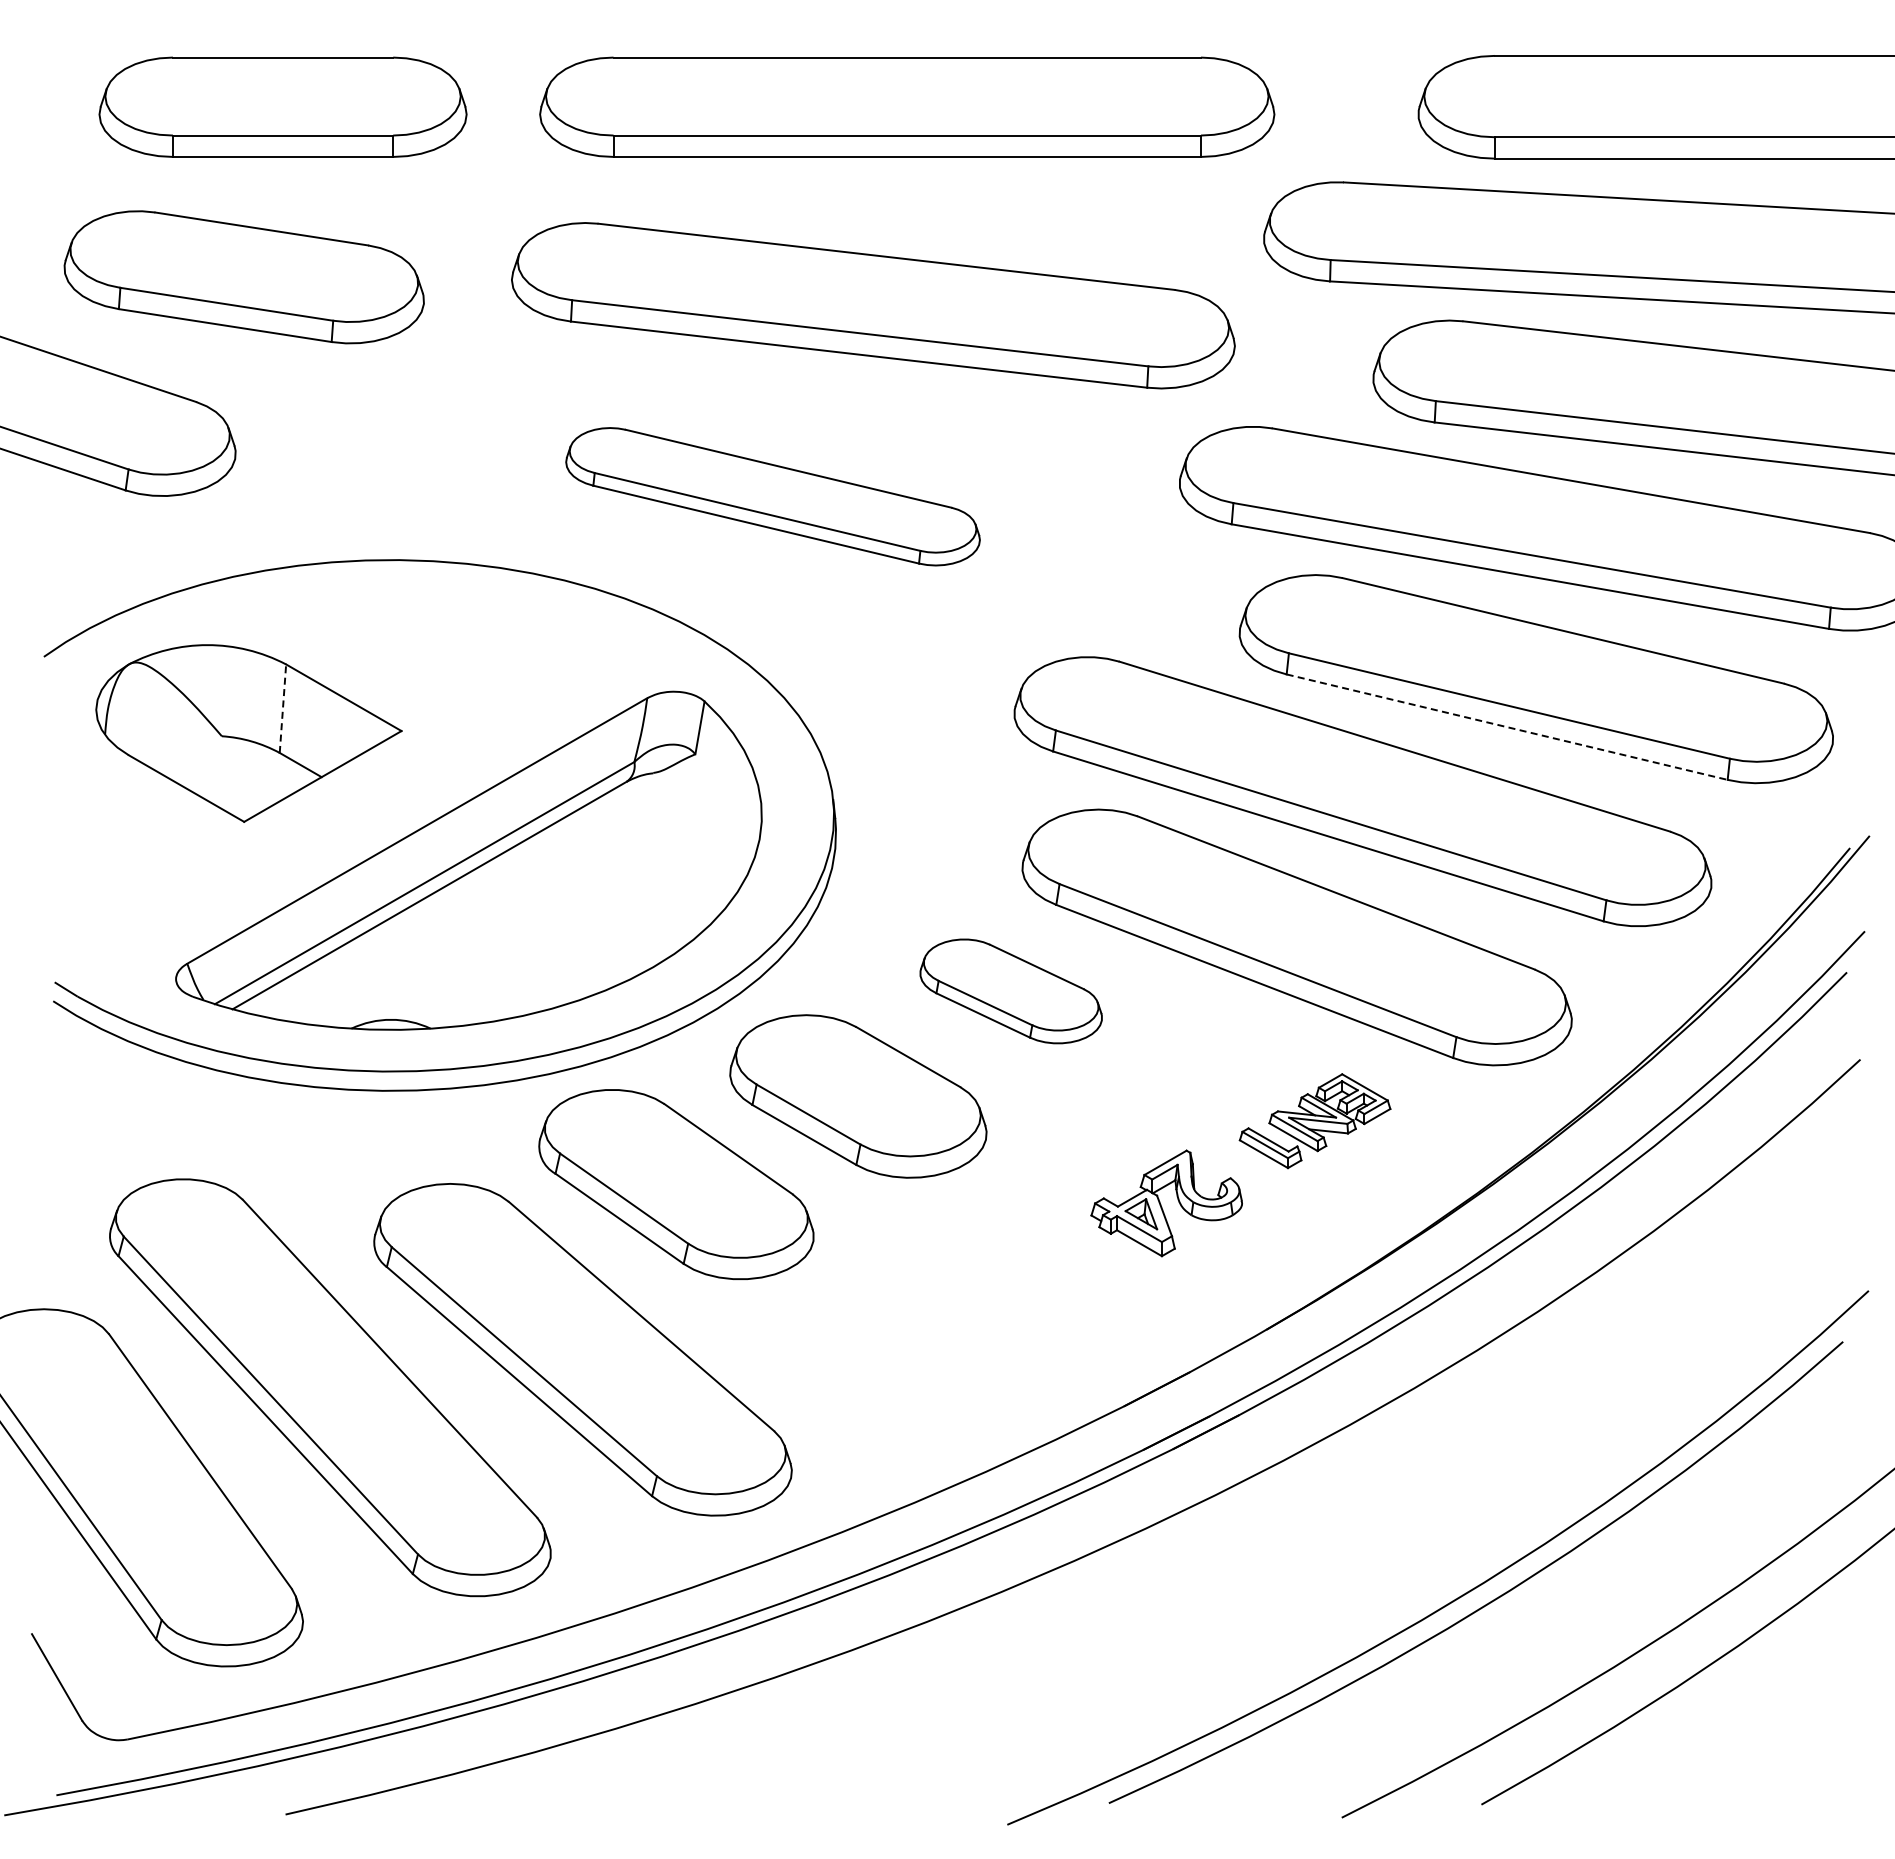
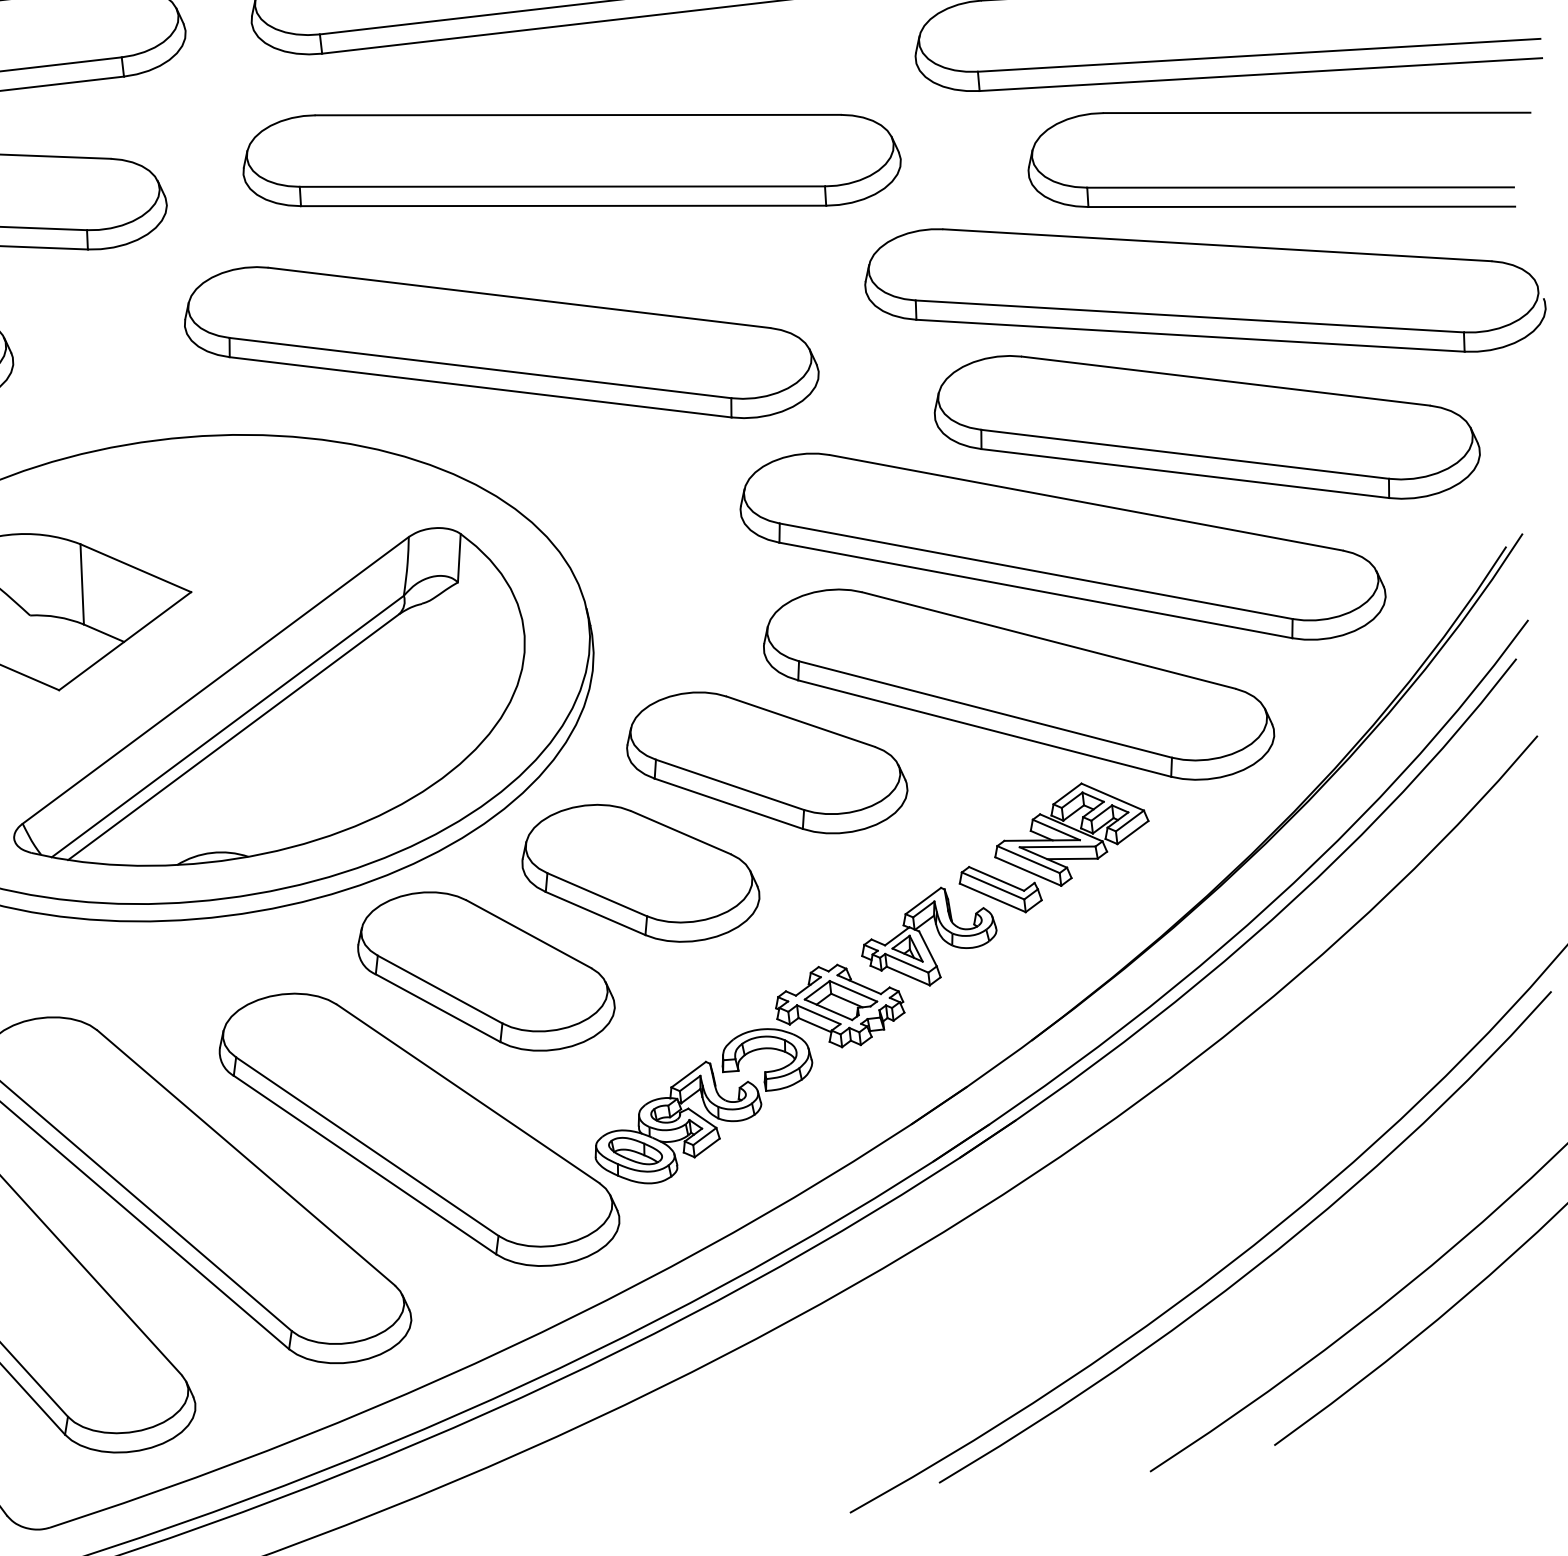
part: (772, 496) -> (500, 342), size x1.67
line: (282, 708) -> (81, 584), dashed -> solid
line: (1507, 727) -> (1185, 473), dashed -> solid
part: (1011, 991) -> (766, 762), size x1.67
part: (1314, 1121) -> (1053, 848), size x1.43
part: (951, 1338) -> (749, 1081), added

